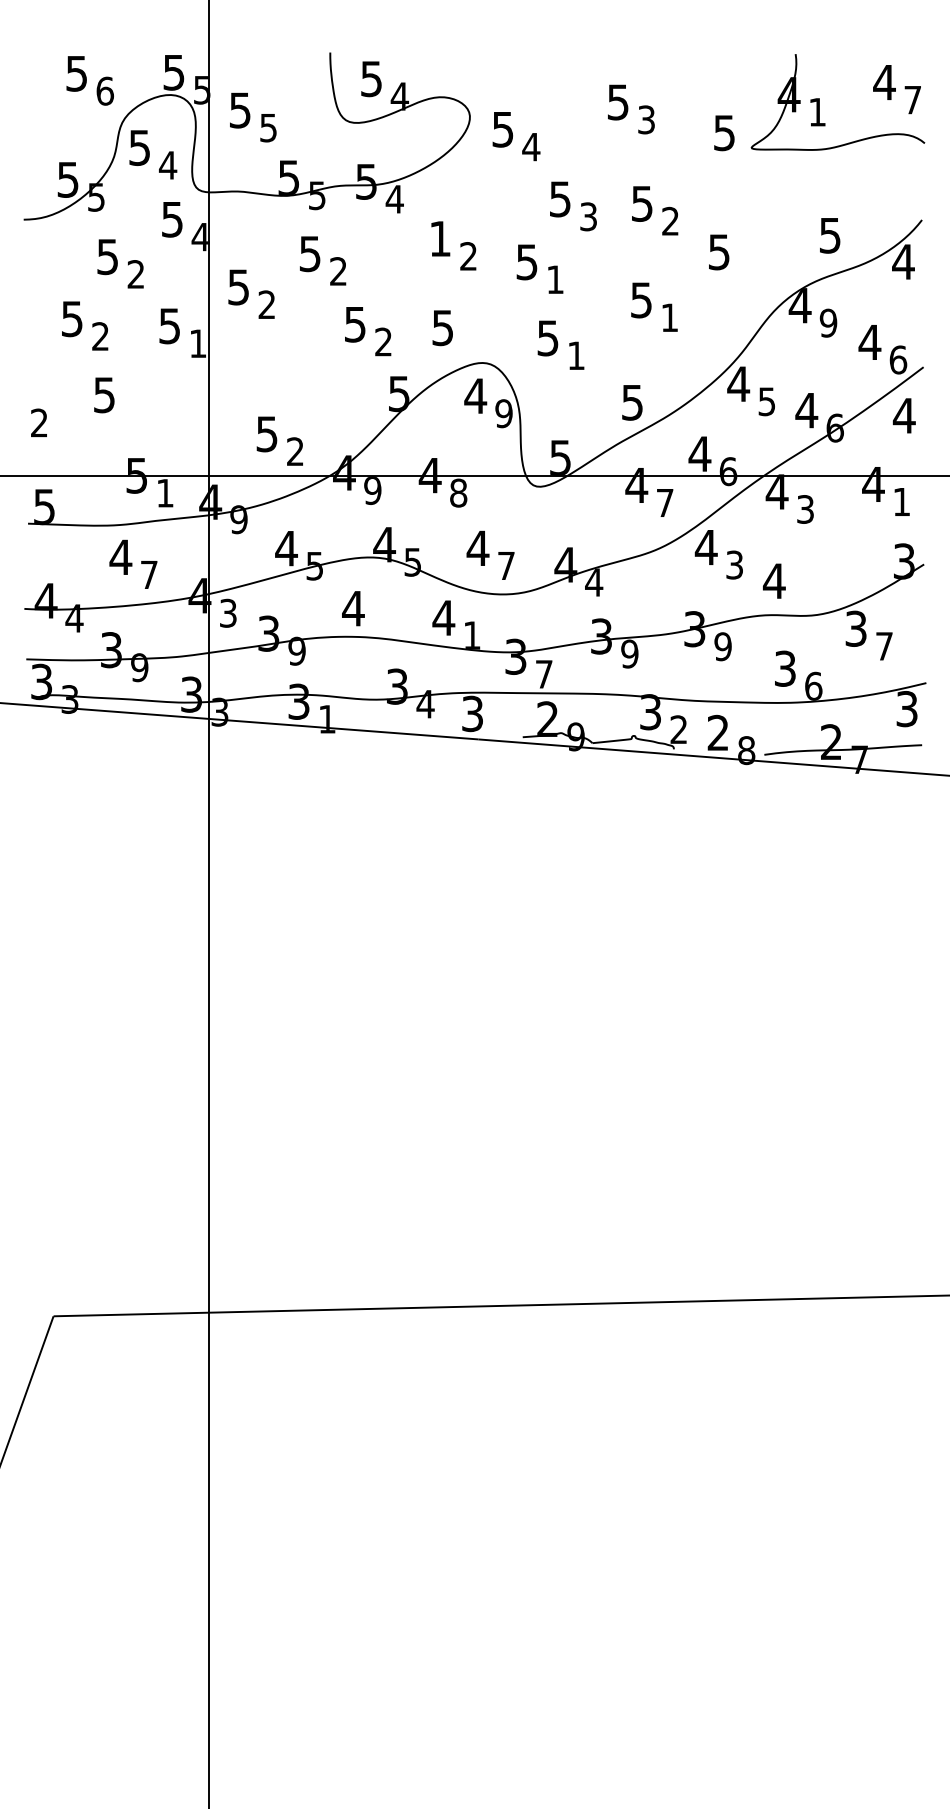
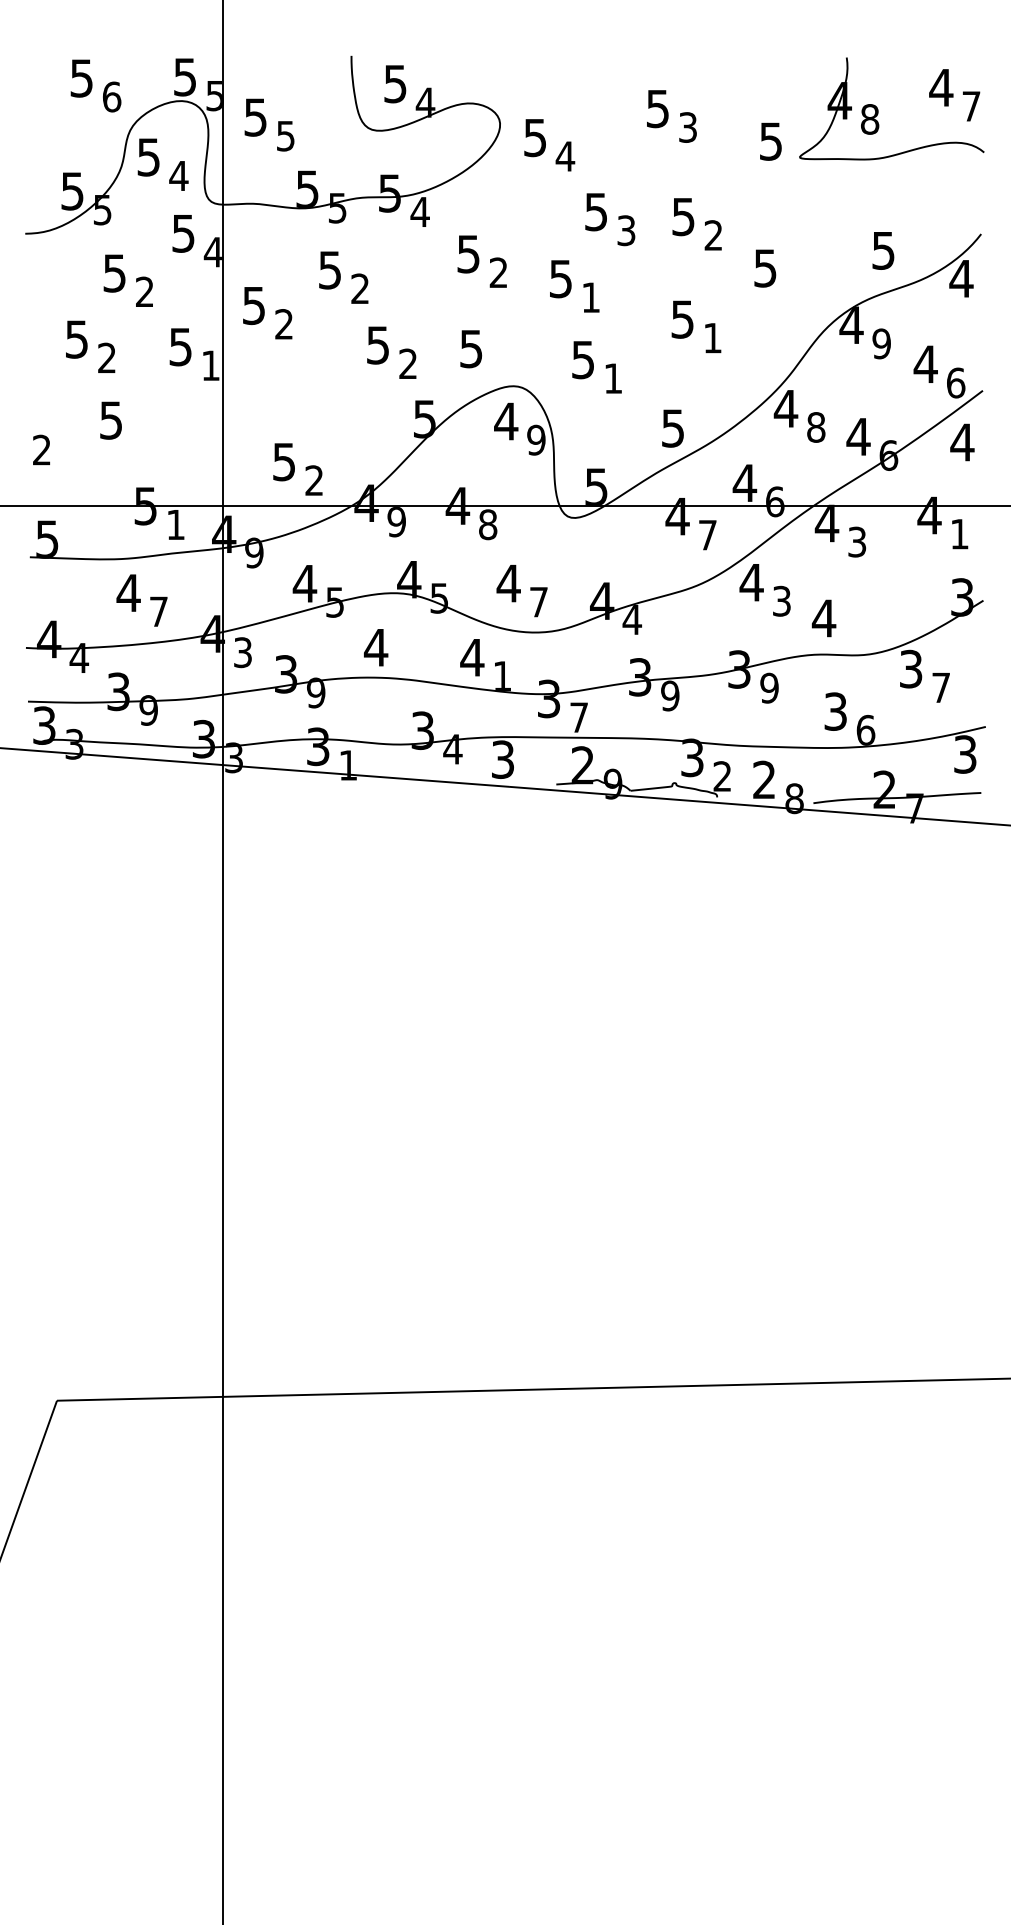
text: (817, 112) -> (870, 119), 1 -> 8
text: (440, 239) -> (468, 254), 1 -> 5
text: (767, 401) -> (816, 427), 5 -> 8

